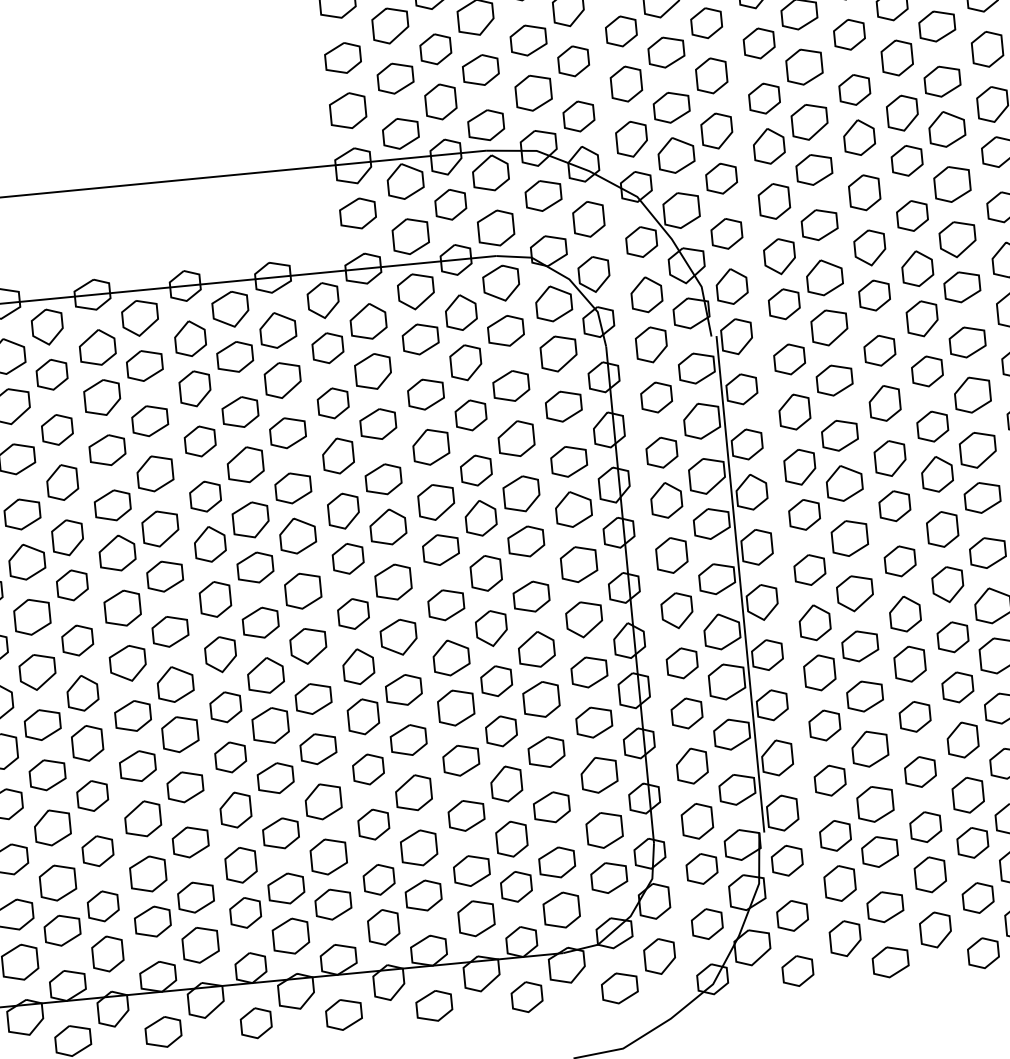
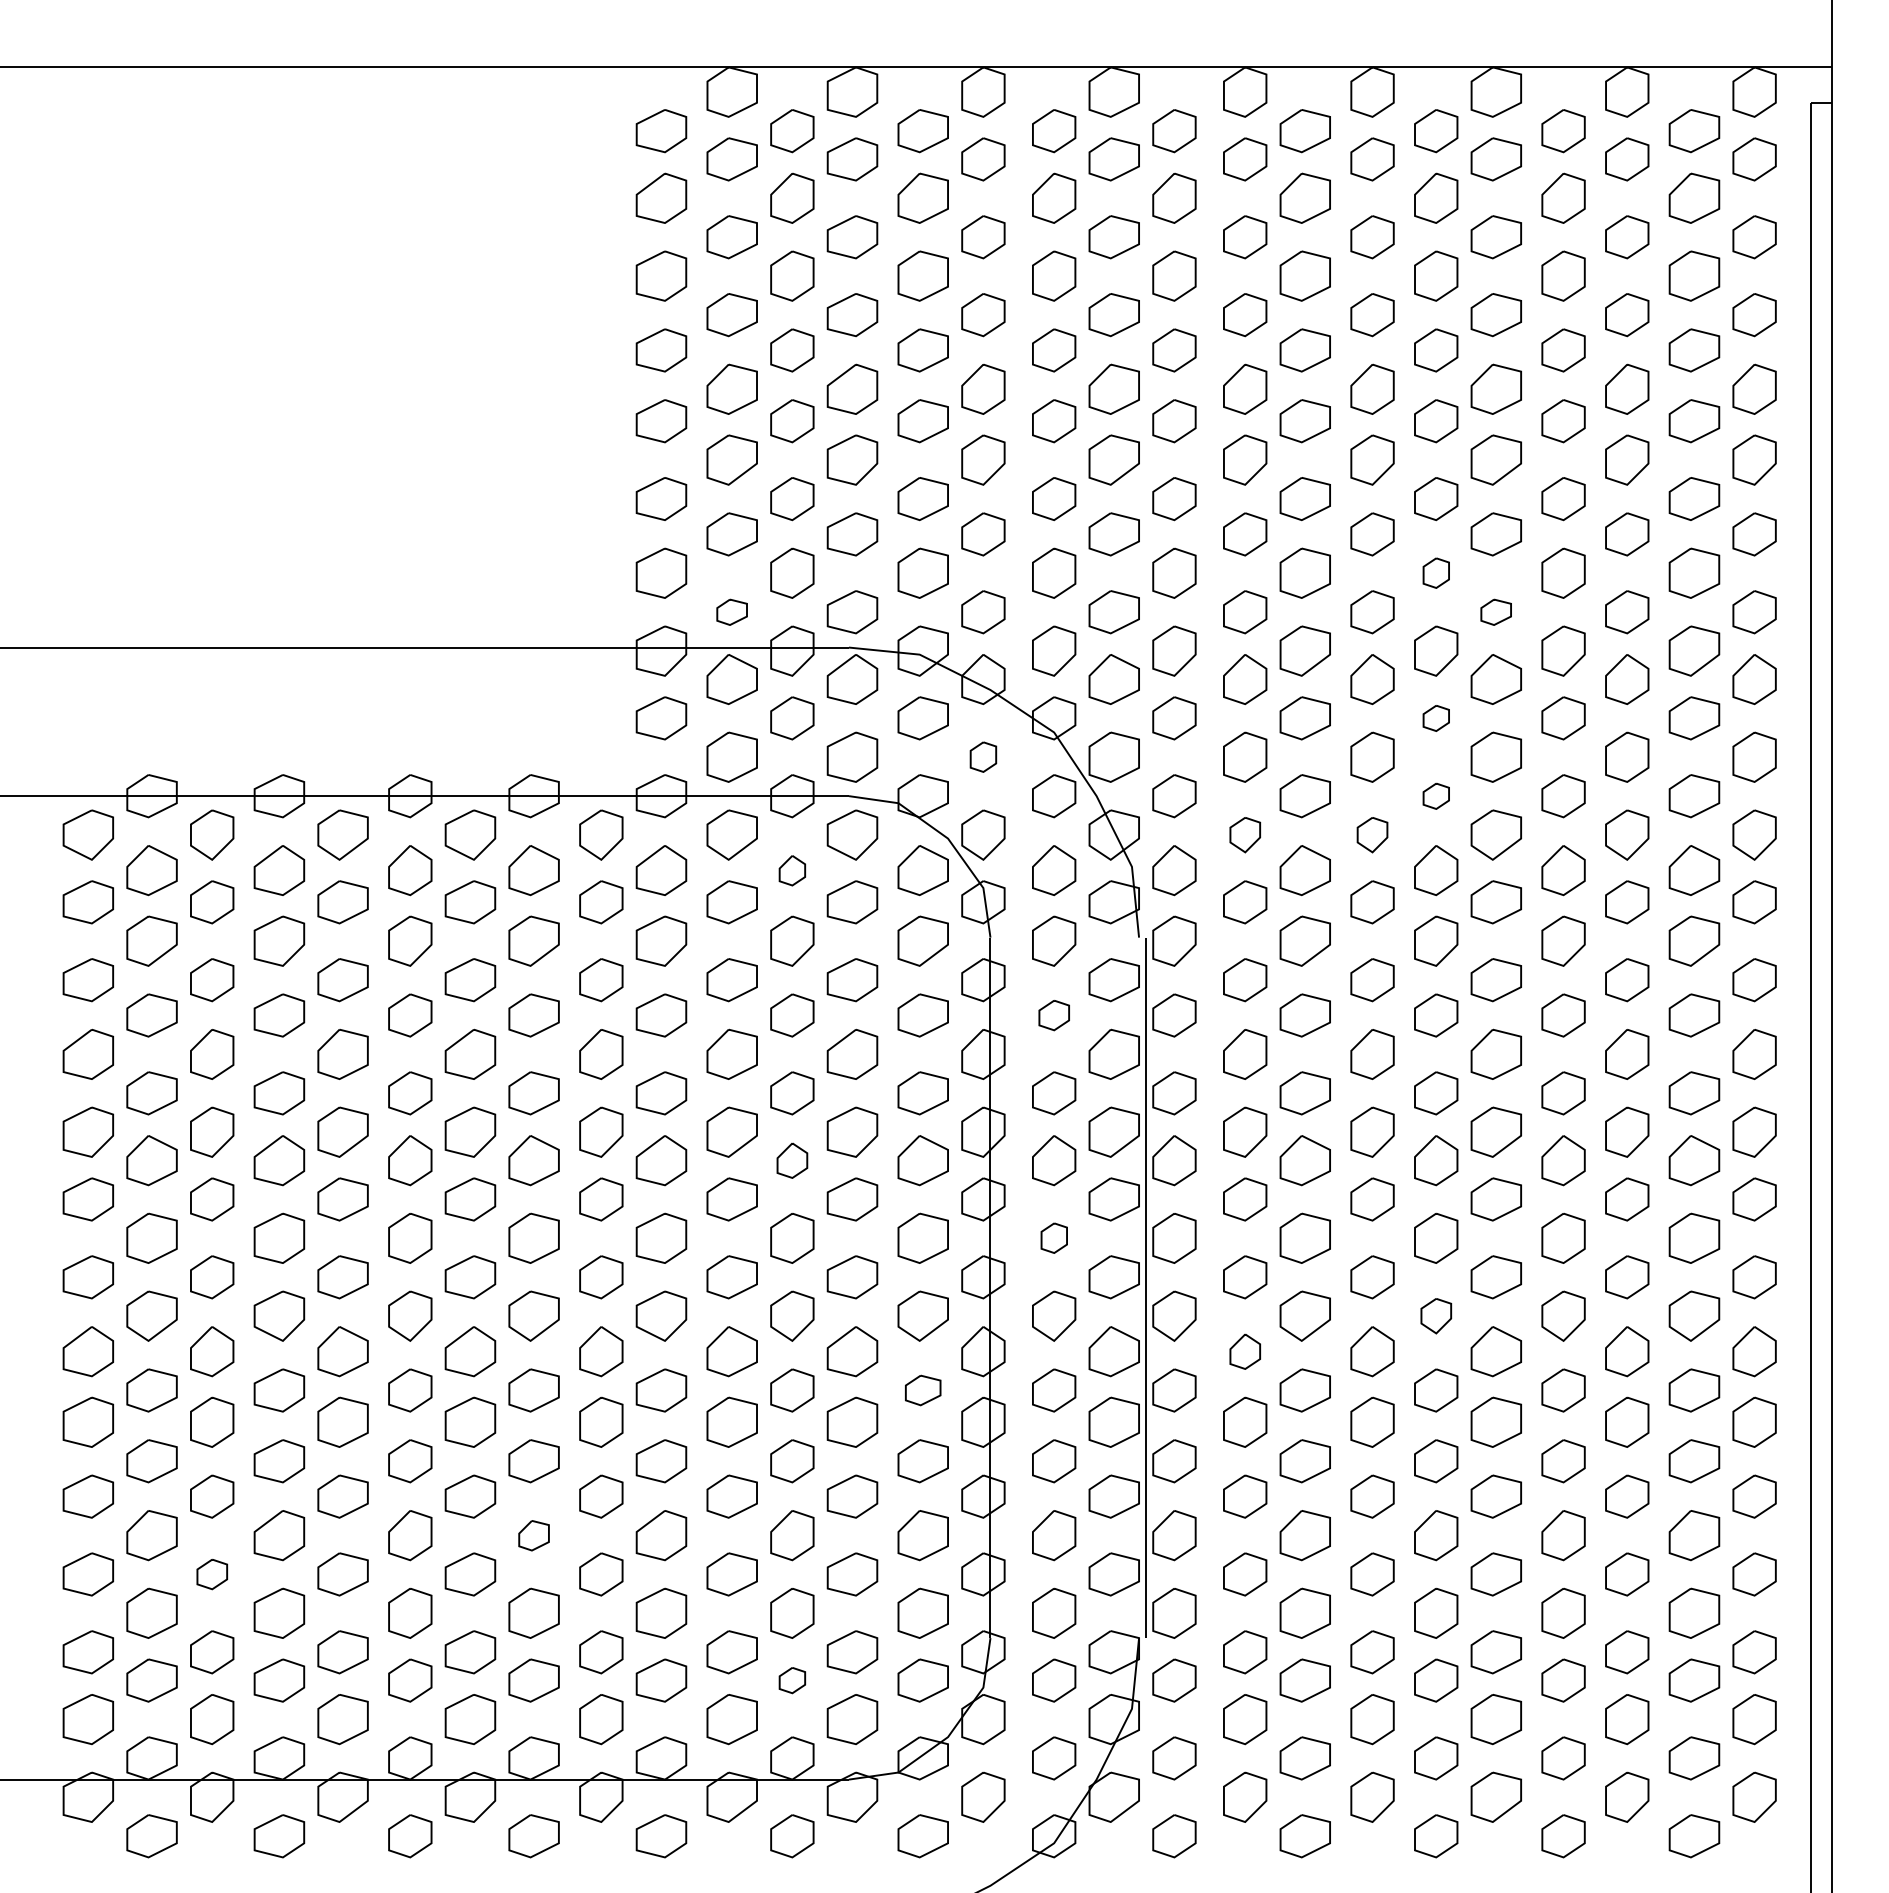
part: (897, 57) -> (1436, 572), size x0.6
part: (941, 81) -> (1495, 612), size x0.6
part: (400, 133) -> (731, 612), size x0.6
part: (907, 160) -> (1436, 718), size x0.6
part: (912, 216) -> (1436, 796), size x0.6
part: (588, 218) -> (983, 756), size x0.6
part: (869, 247) -> (1372, 834), size x0.7
part: (779, 256) -> (1245, 834), size x0.7
part: (461, 312) -> (792, 870), size x0.6
part: (656, 397) -> (1054, 1015), size x0.7
part: (481, 518) -> (792, 1160), size x0.7
part: (672, 554) -> (1054, 1237), size x0.6
part: (948, 584) -> (1436, 1315), size x0.7
part: (815, 622) -> (1245, 1351), size x0.7
part: (588, 672) -> (922, 1390), size x0.7
part: (323, 801) -> (533, 1535), size x0.6
part: (98, 851) -> (212, 1574), size x0.7
part: (516, 886) -> (792, 1680), size x0.6

